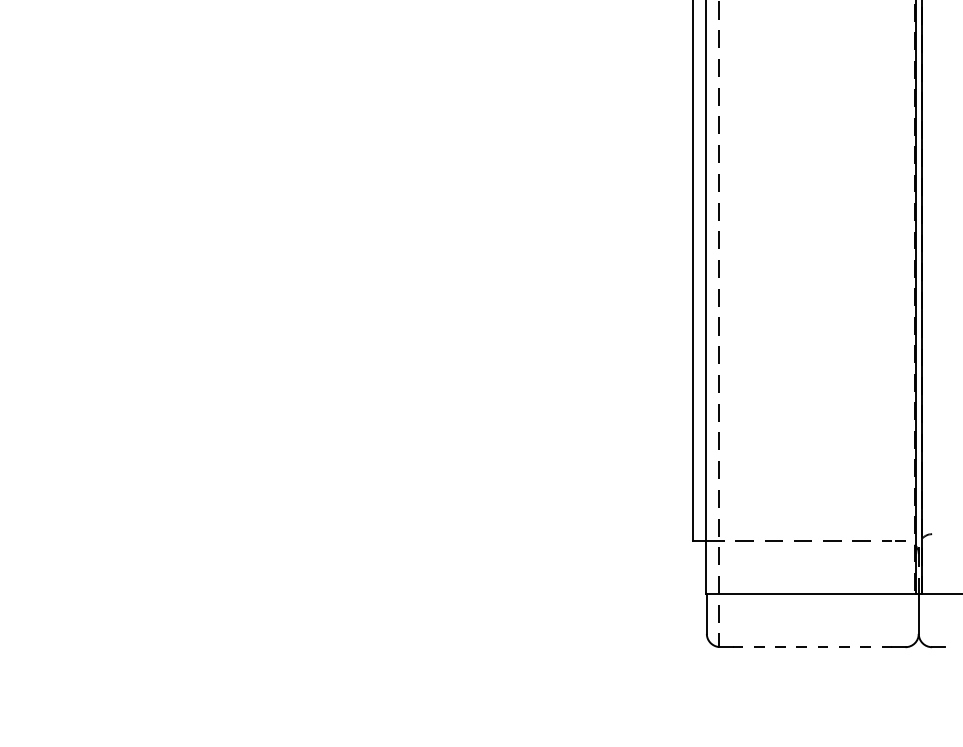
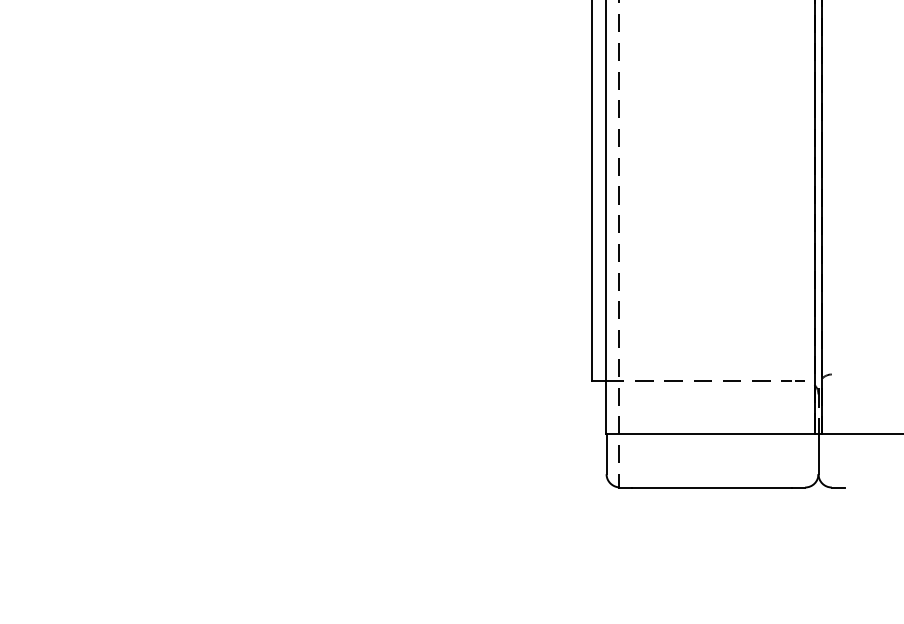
line: (812, 647) -> (712, 487), dashed -> solid

